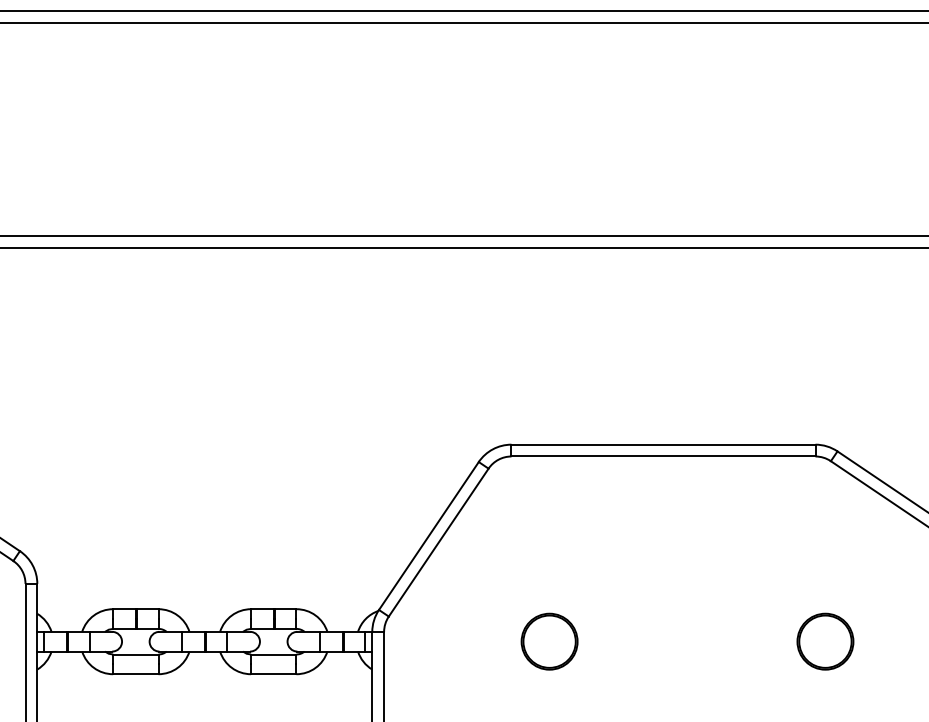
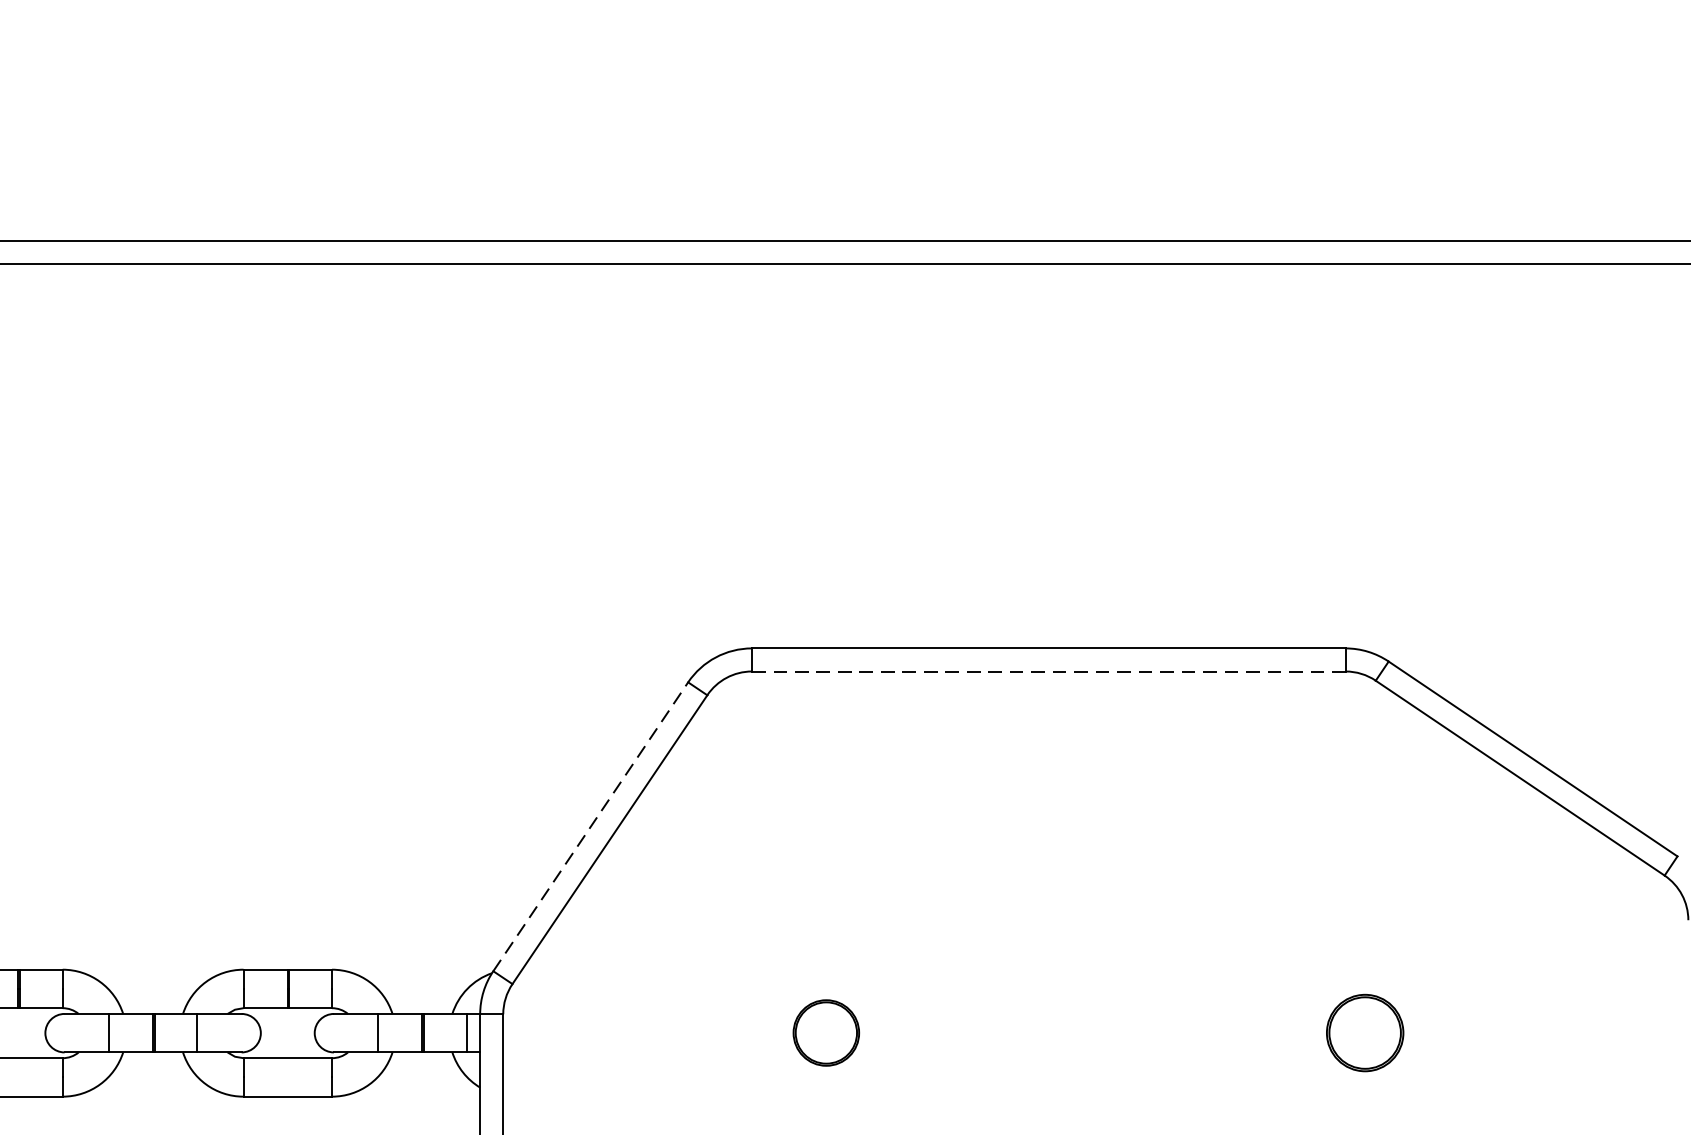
line: (662, 456) -> (1046, 671), solid -> dashed
line: (429, 535) -> (591, 825), solid -> dashed
part: (549, 641) -> (826, 1032), size x0.6
part: (825, 641) -> (1365, 1032), size x0.7

